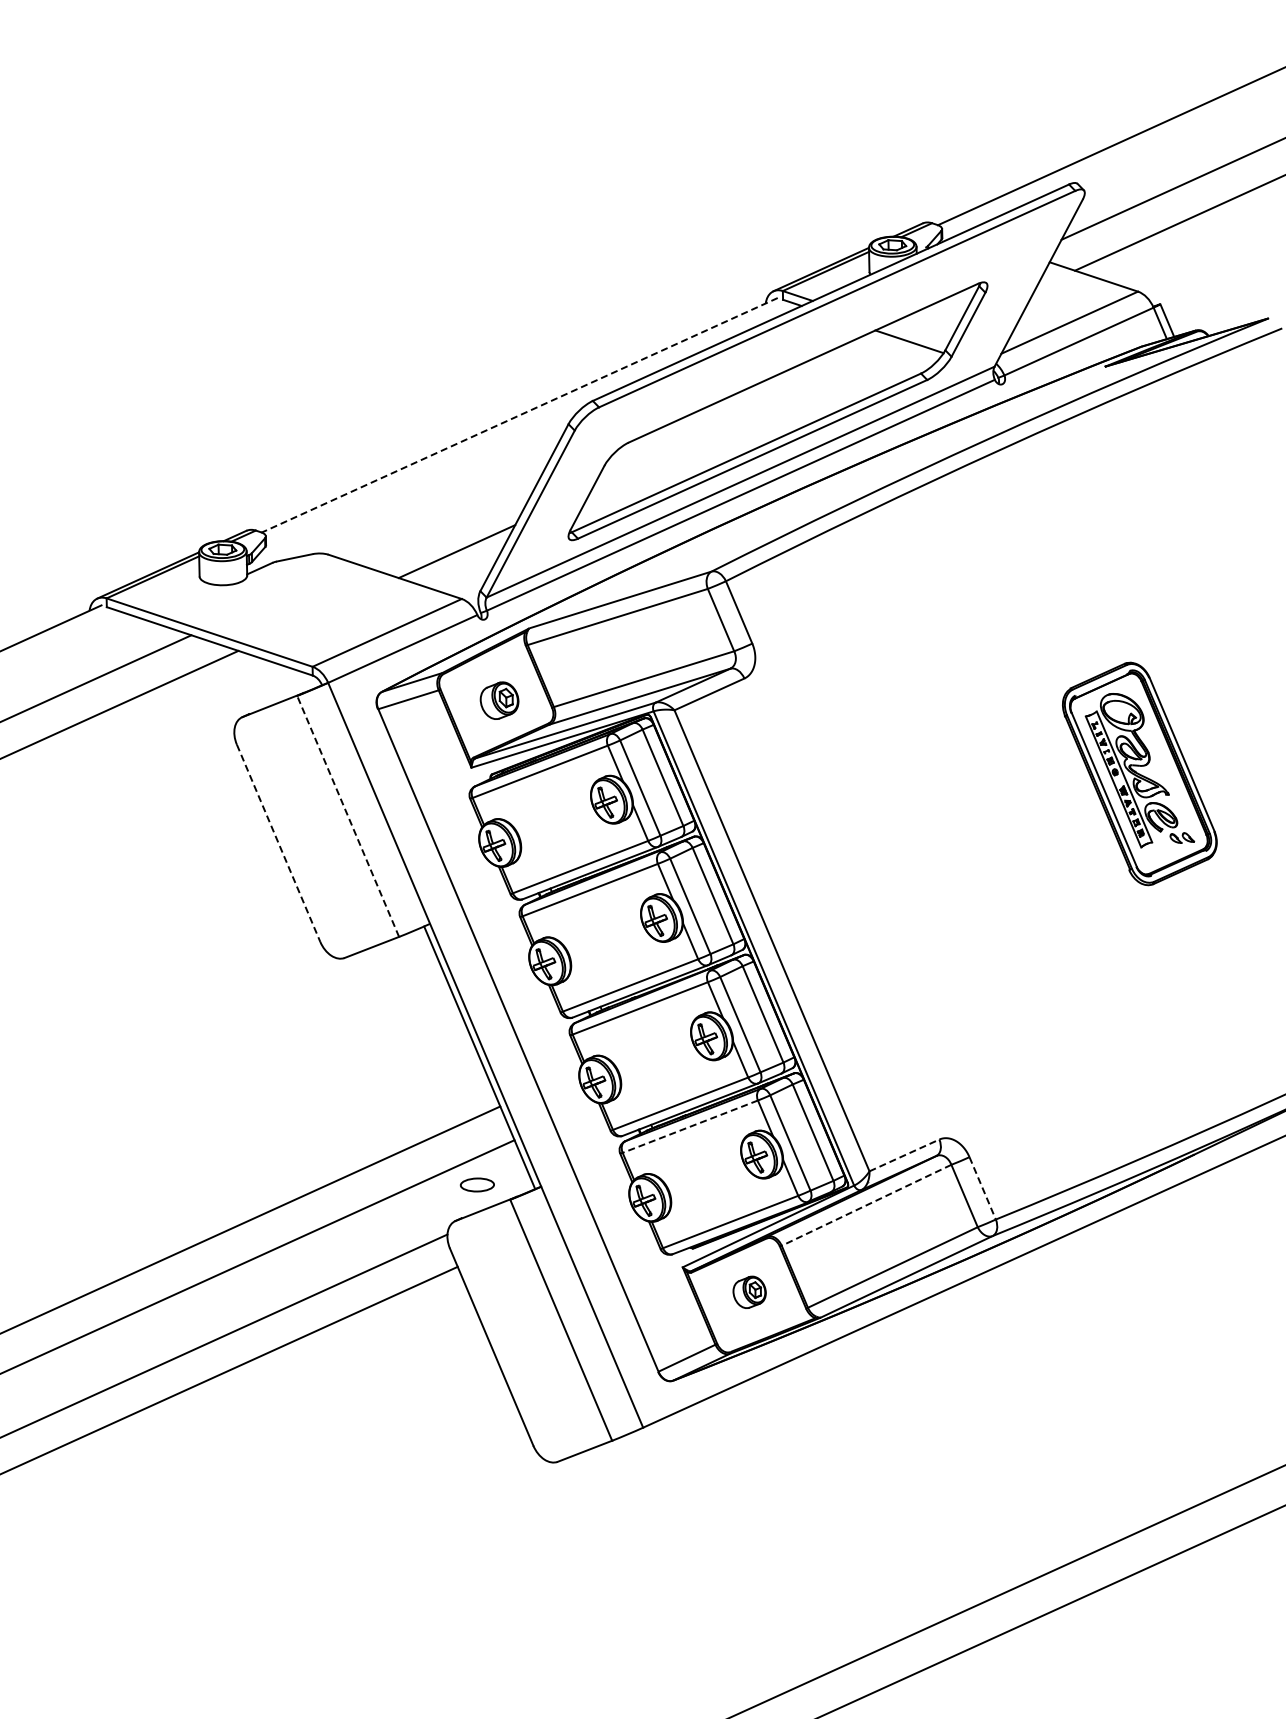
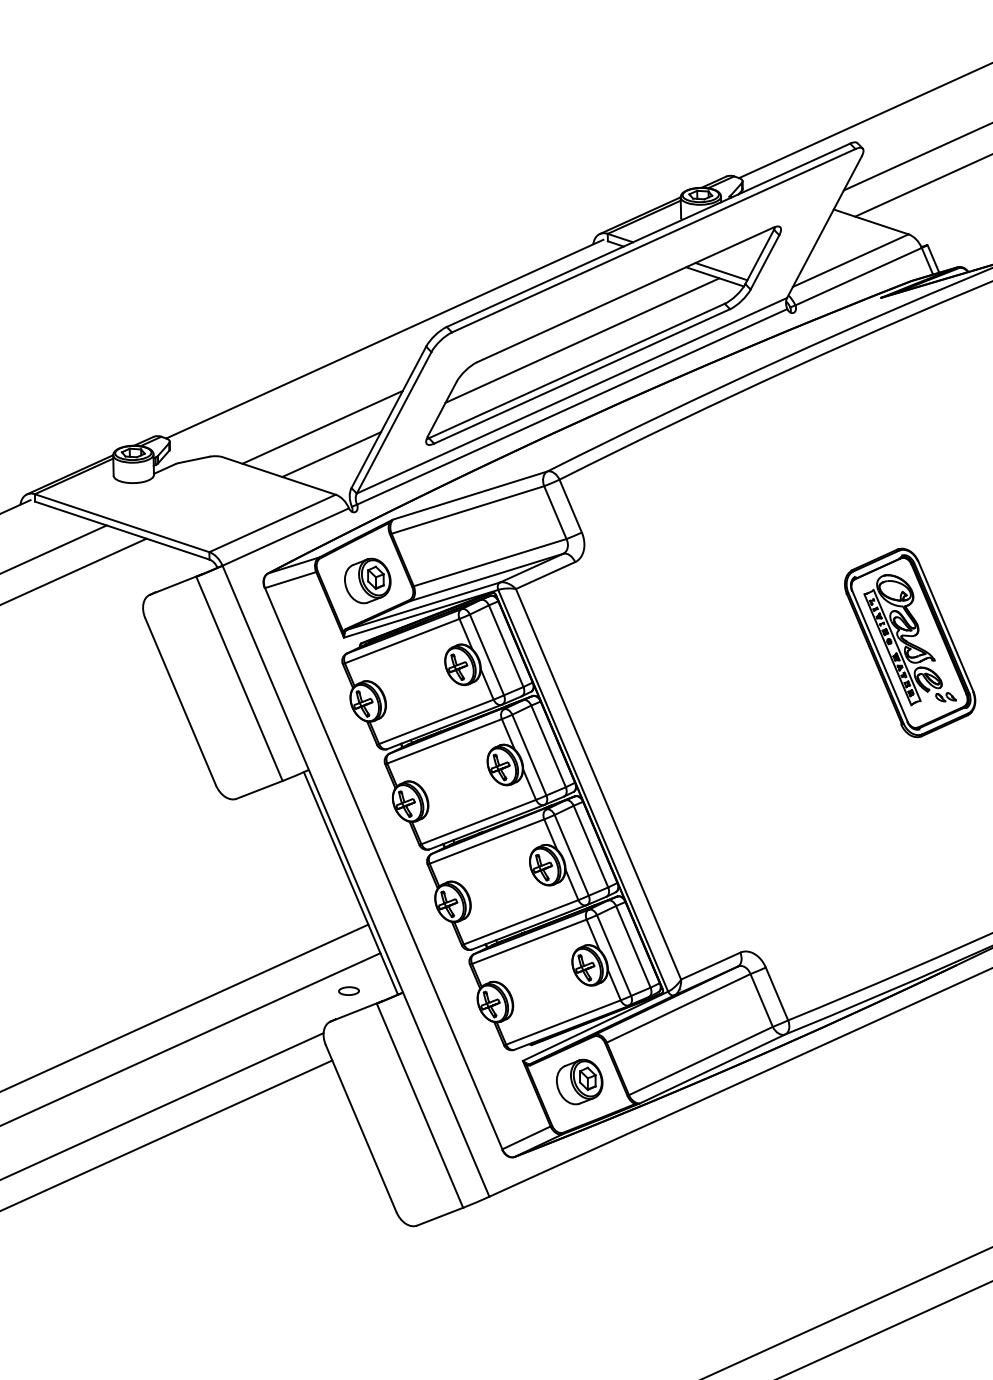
line: (916, 335) -> (720, 271), added
line: (519, 415) -> (384, 339), dashed -> solid
line: (752, 416) -> (582, 340), added
line: (445, 519) -> (321, 427), added
part: (499, 700) -> (367, 580), size x1.43
line: (348, 816) -> (239, 678), dashed -> solid
line: (278, 843) -> (180, 701), dashed -> solid
line: (690, 1126) -> (529, 941), dashed -> solid
line: (904, 1155) -> (710, 966), dashed -> solid
part: (477, 1184) -> (349, 990), size x0.71
line: (982, 1188) -> (776, 994), dashed -> solid
line: (866, 1205) -> (678, 1008), dashed -> solid
part: (749, 1292) -> (579, 1082), size x1.67

